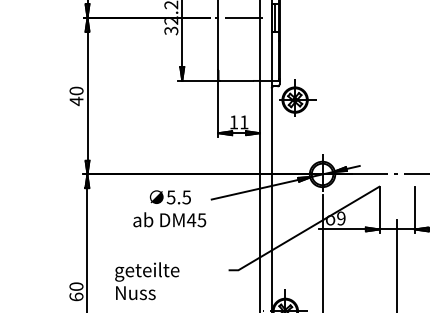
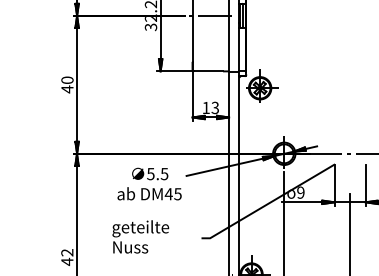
text: (243, 121) -> (214, 107), 11 -> 13
text: (146, 280) -> (140, 236), moved
text: (76, 292) -> (67, 257), 60 -> 42

